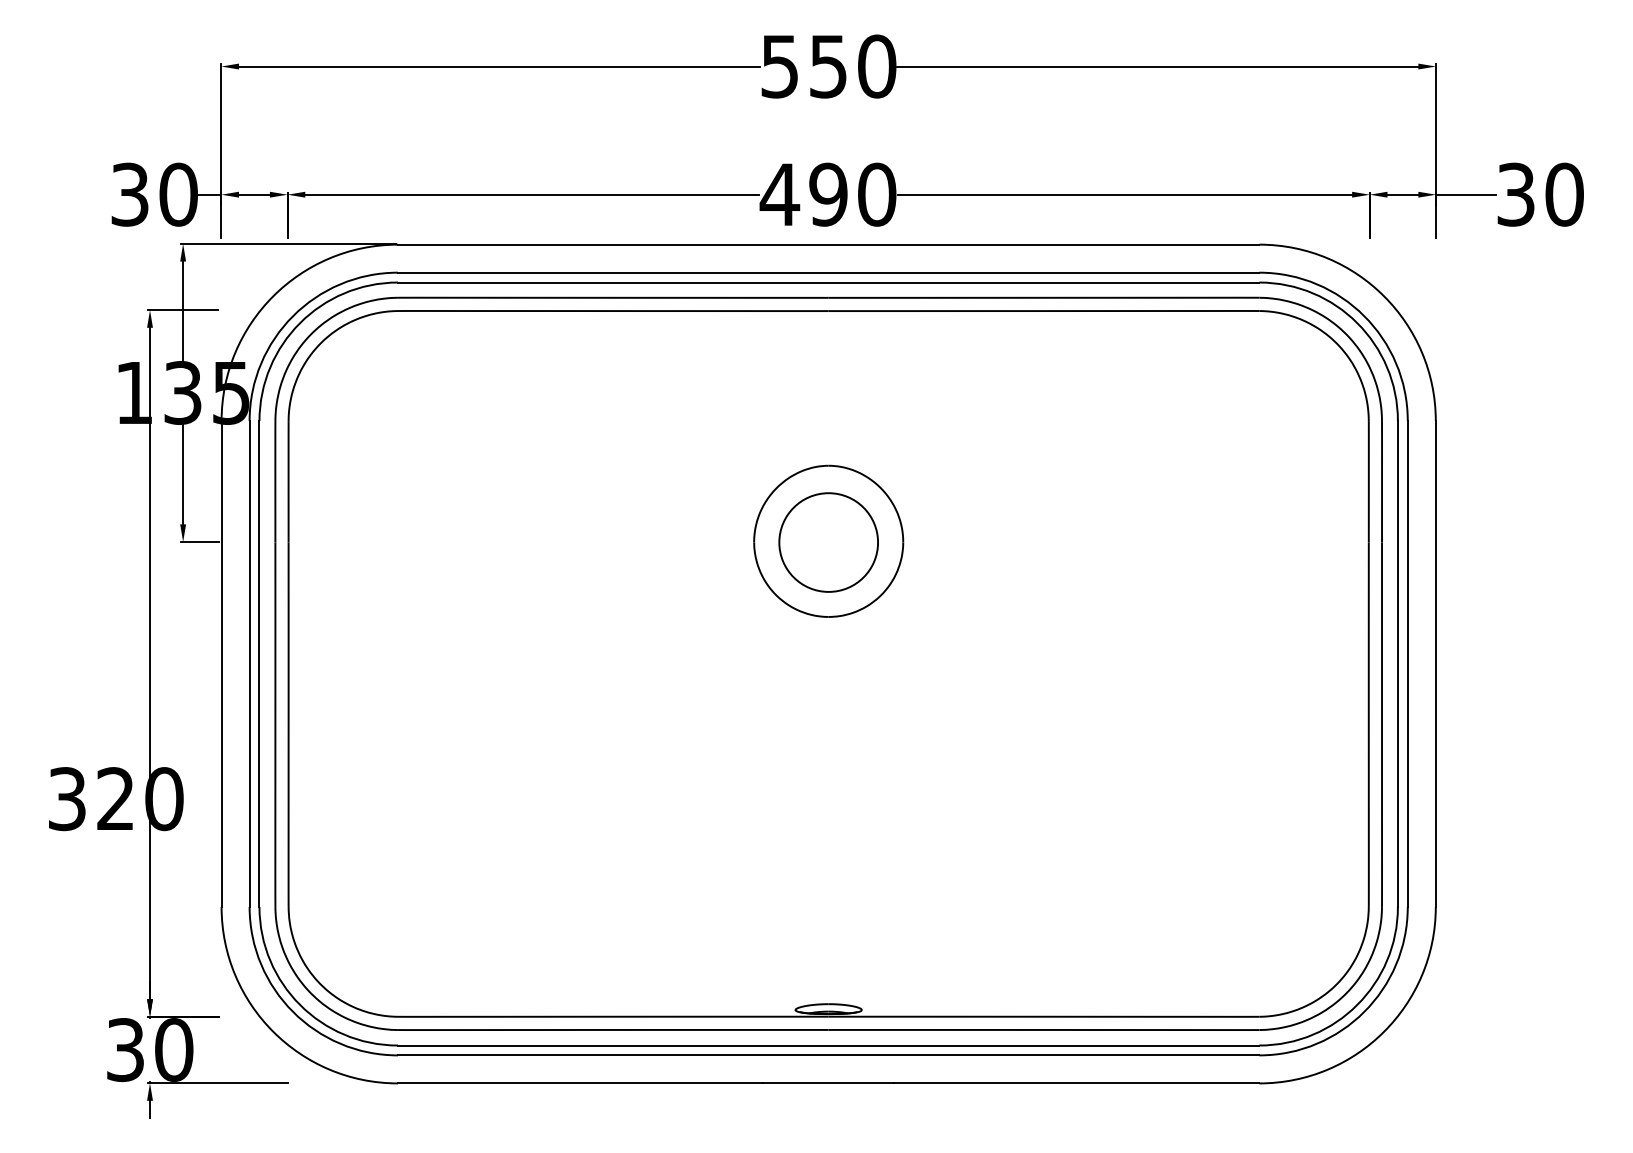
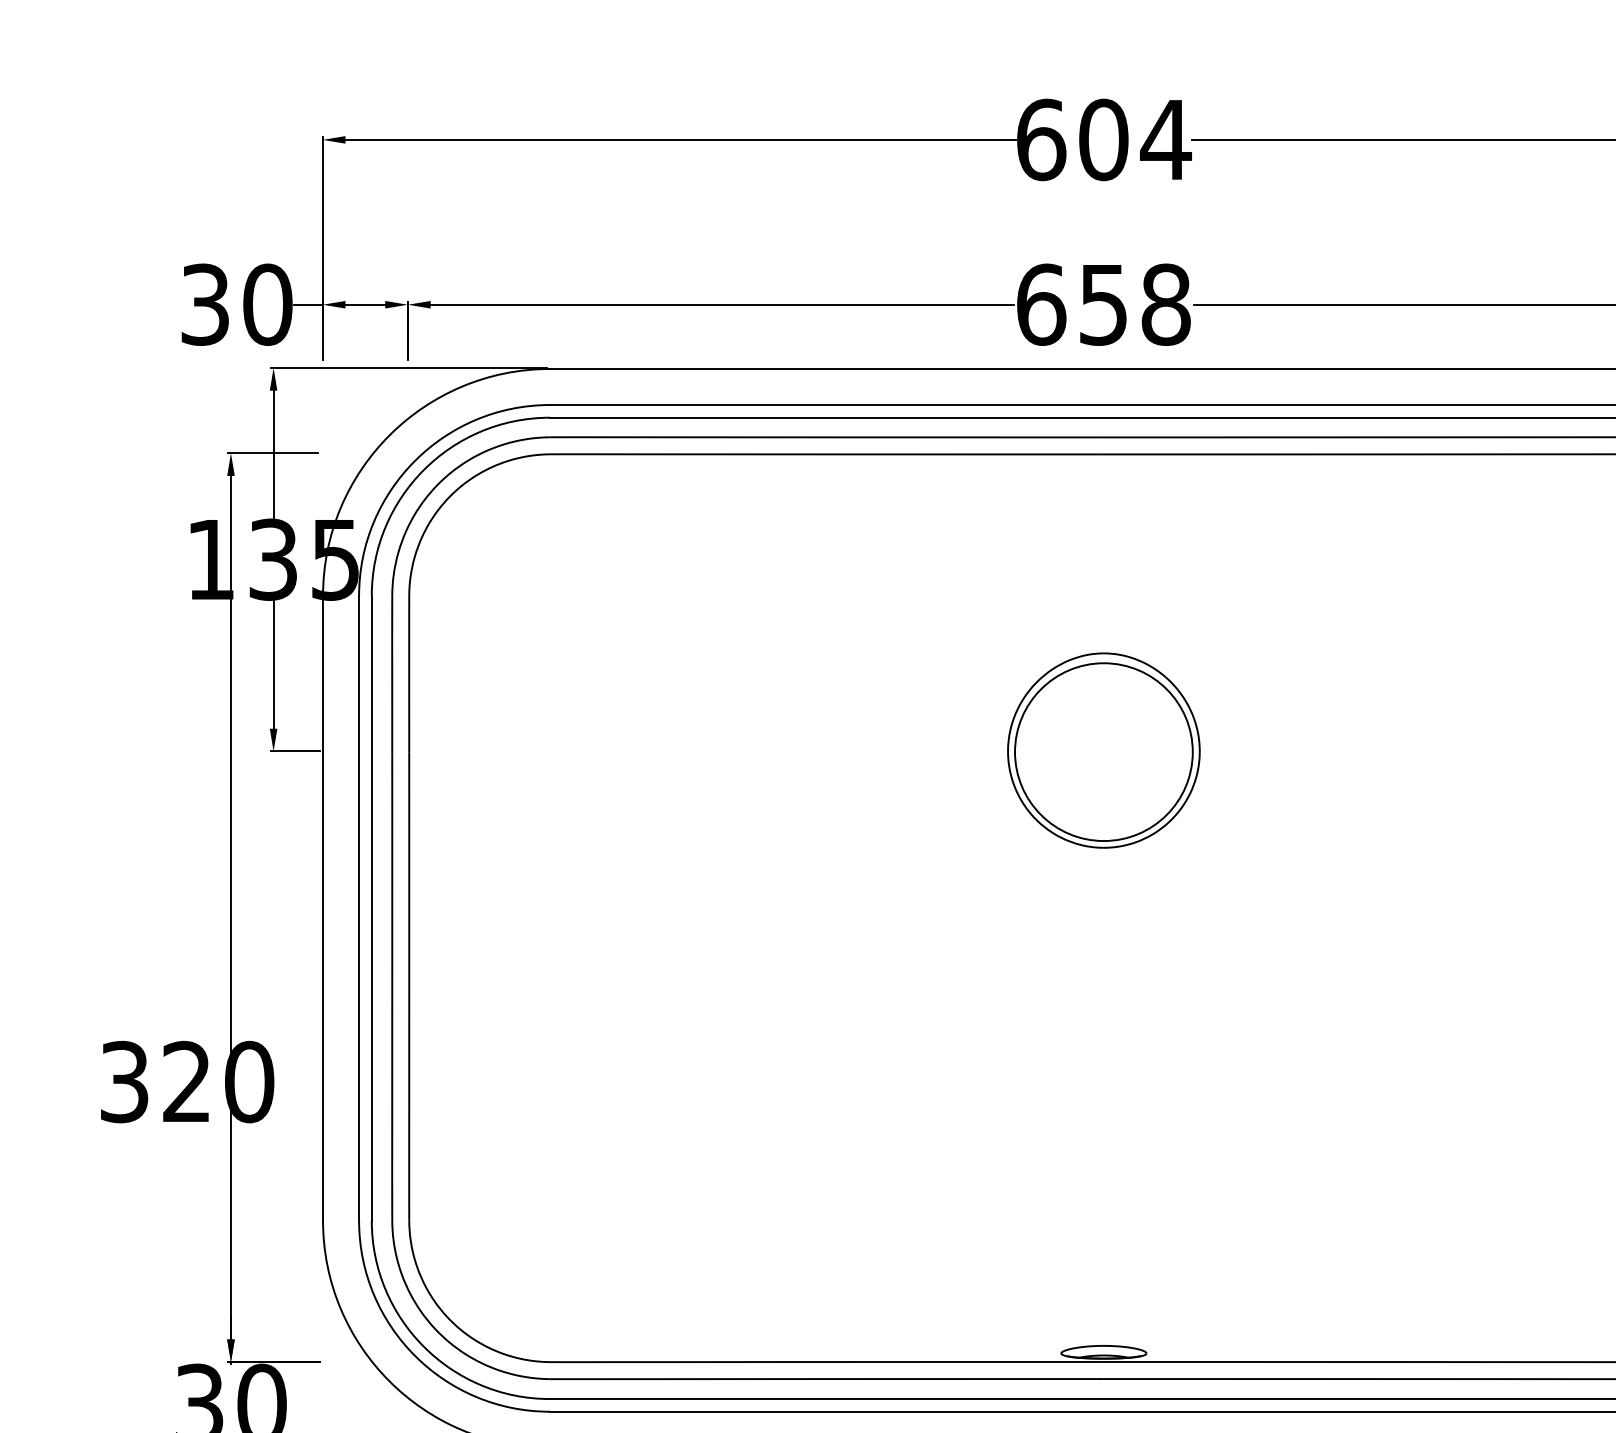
text: (829, 66) -> (1104, 139), 550 -> 604
text: (827, 194) -> (1102, 304), 490 -> 658
circle: (828, 542) -> (1103, 752), size x1.4

